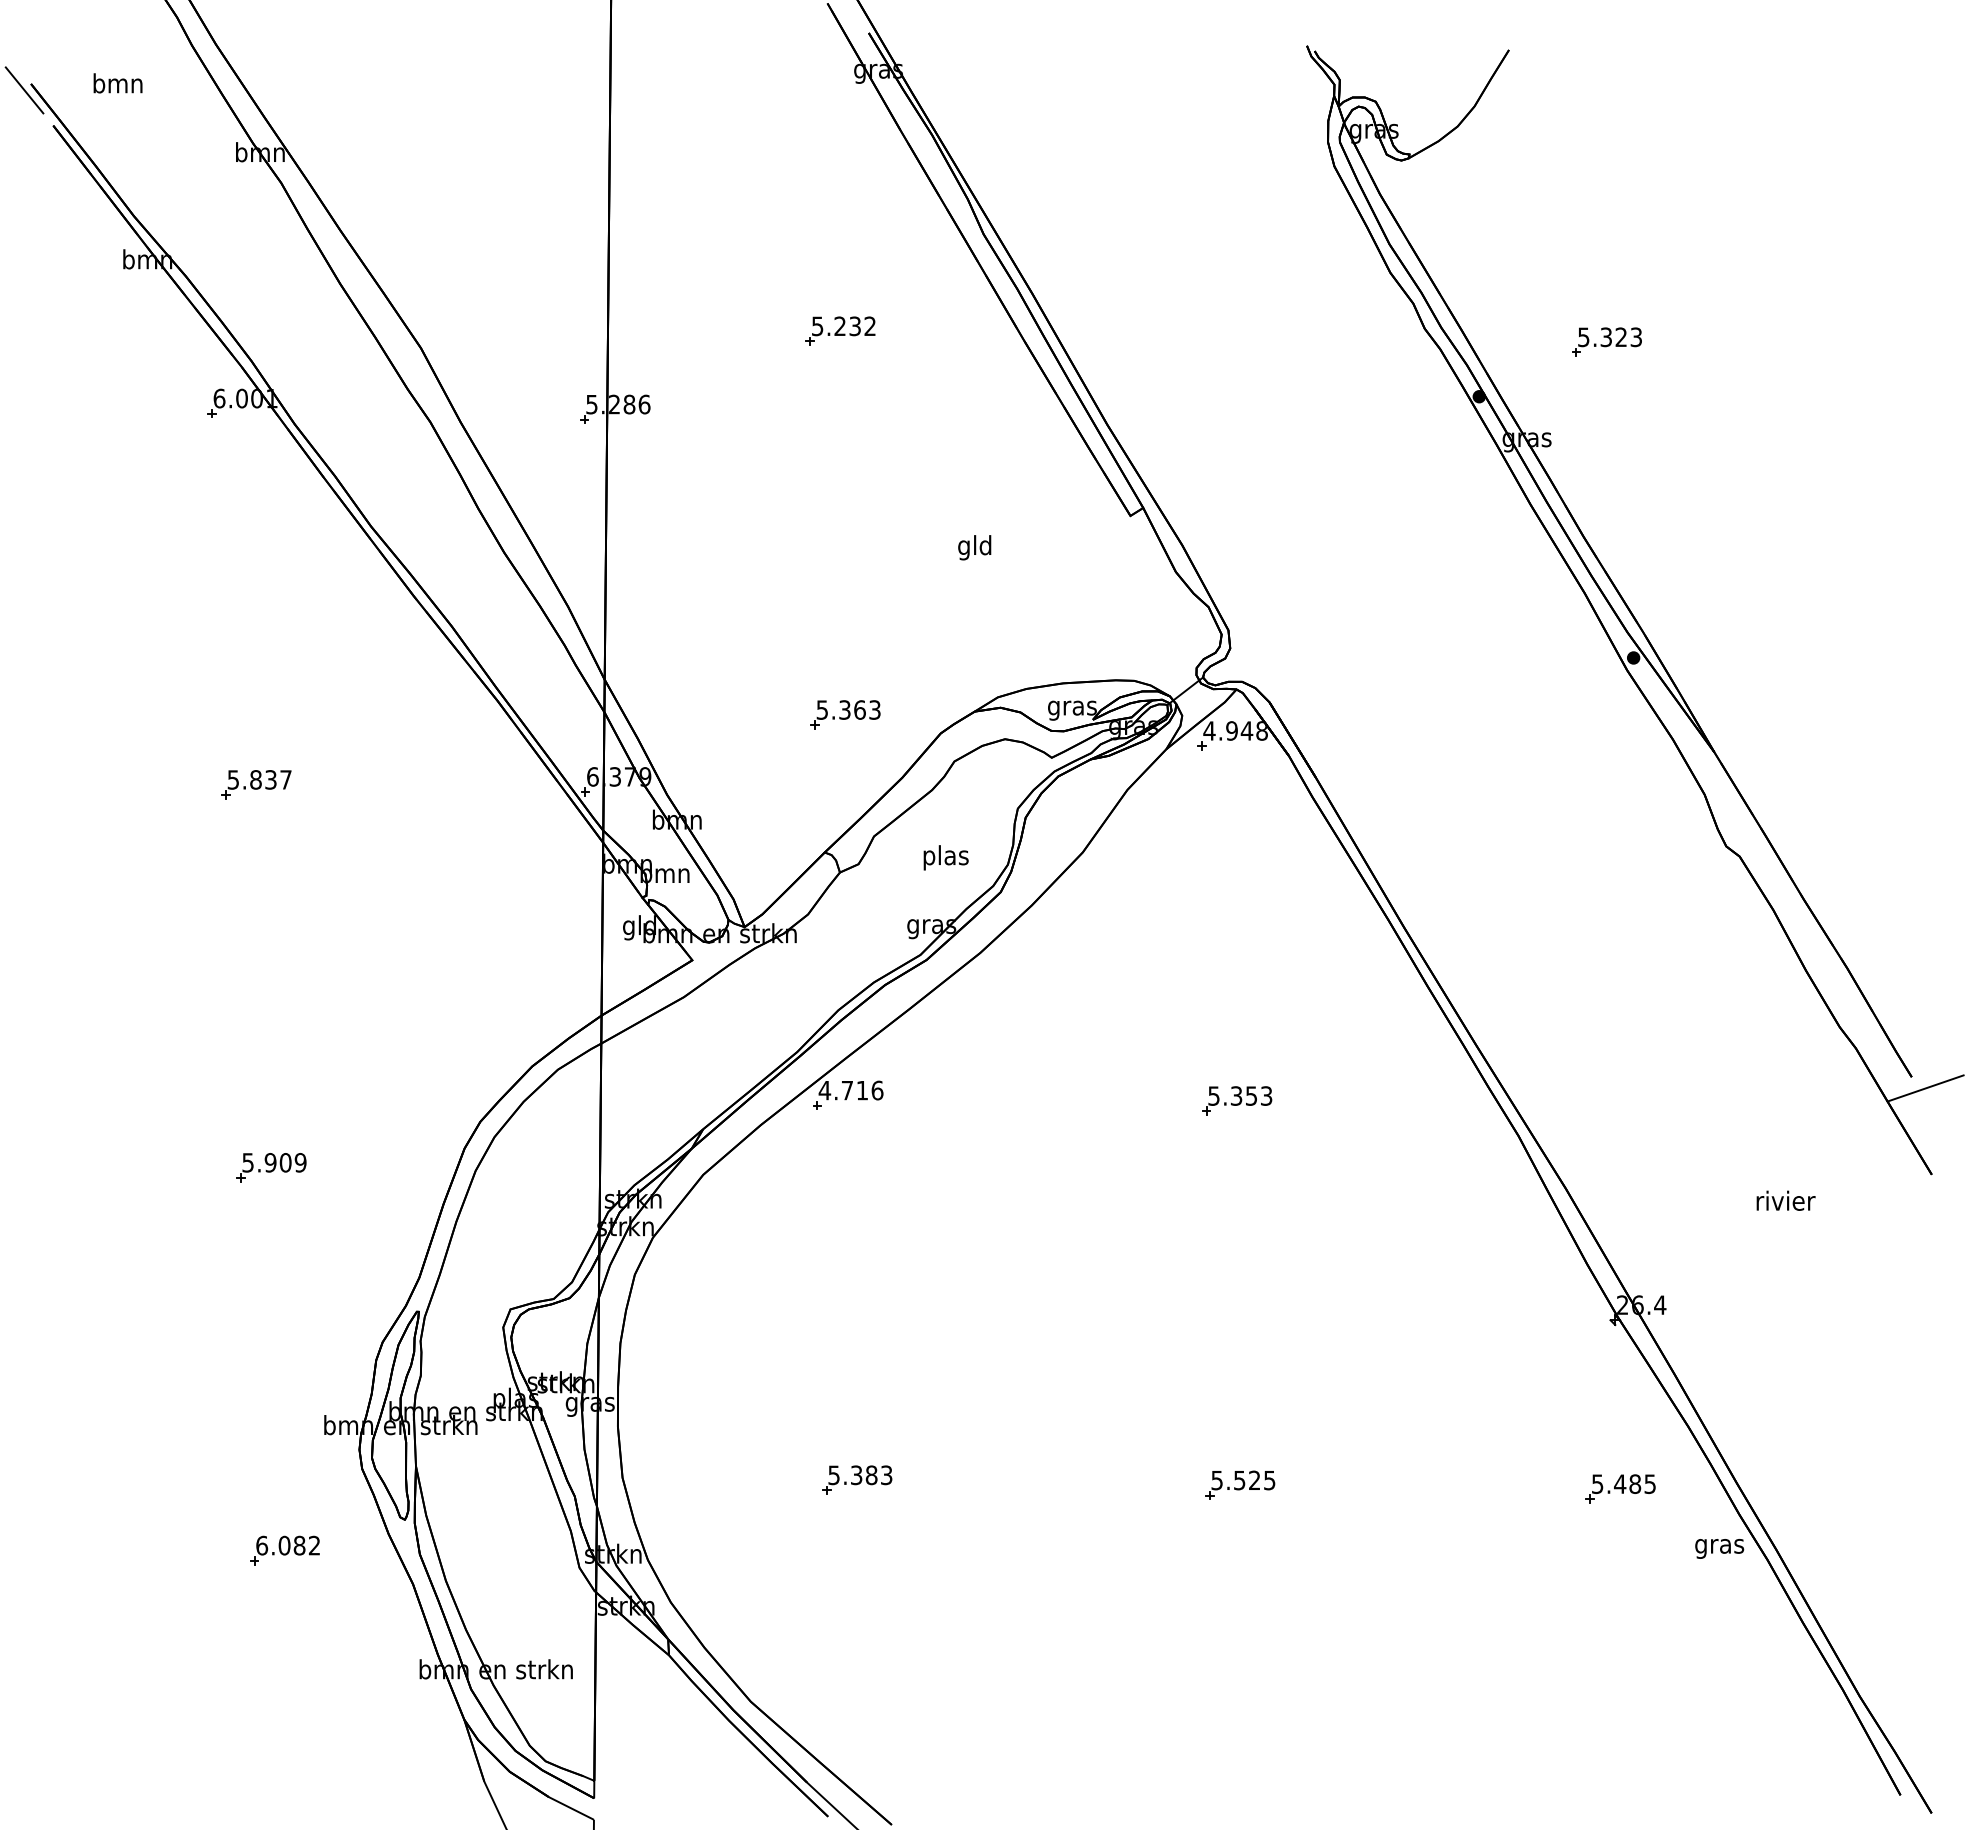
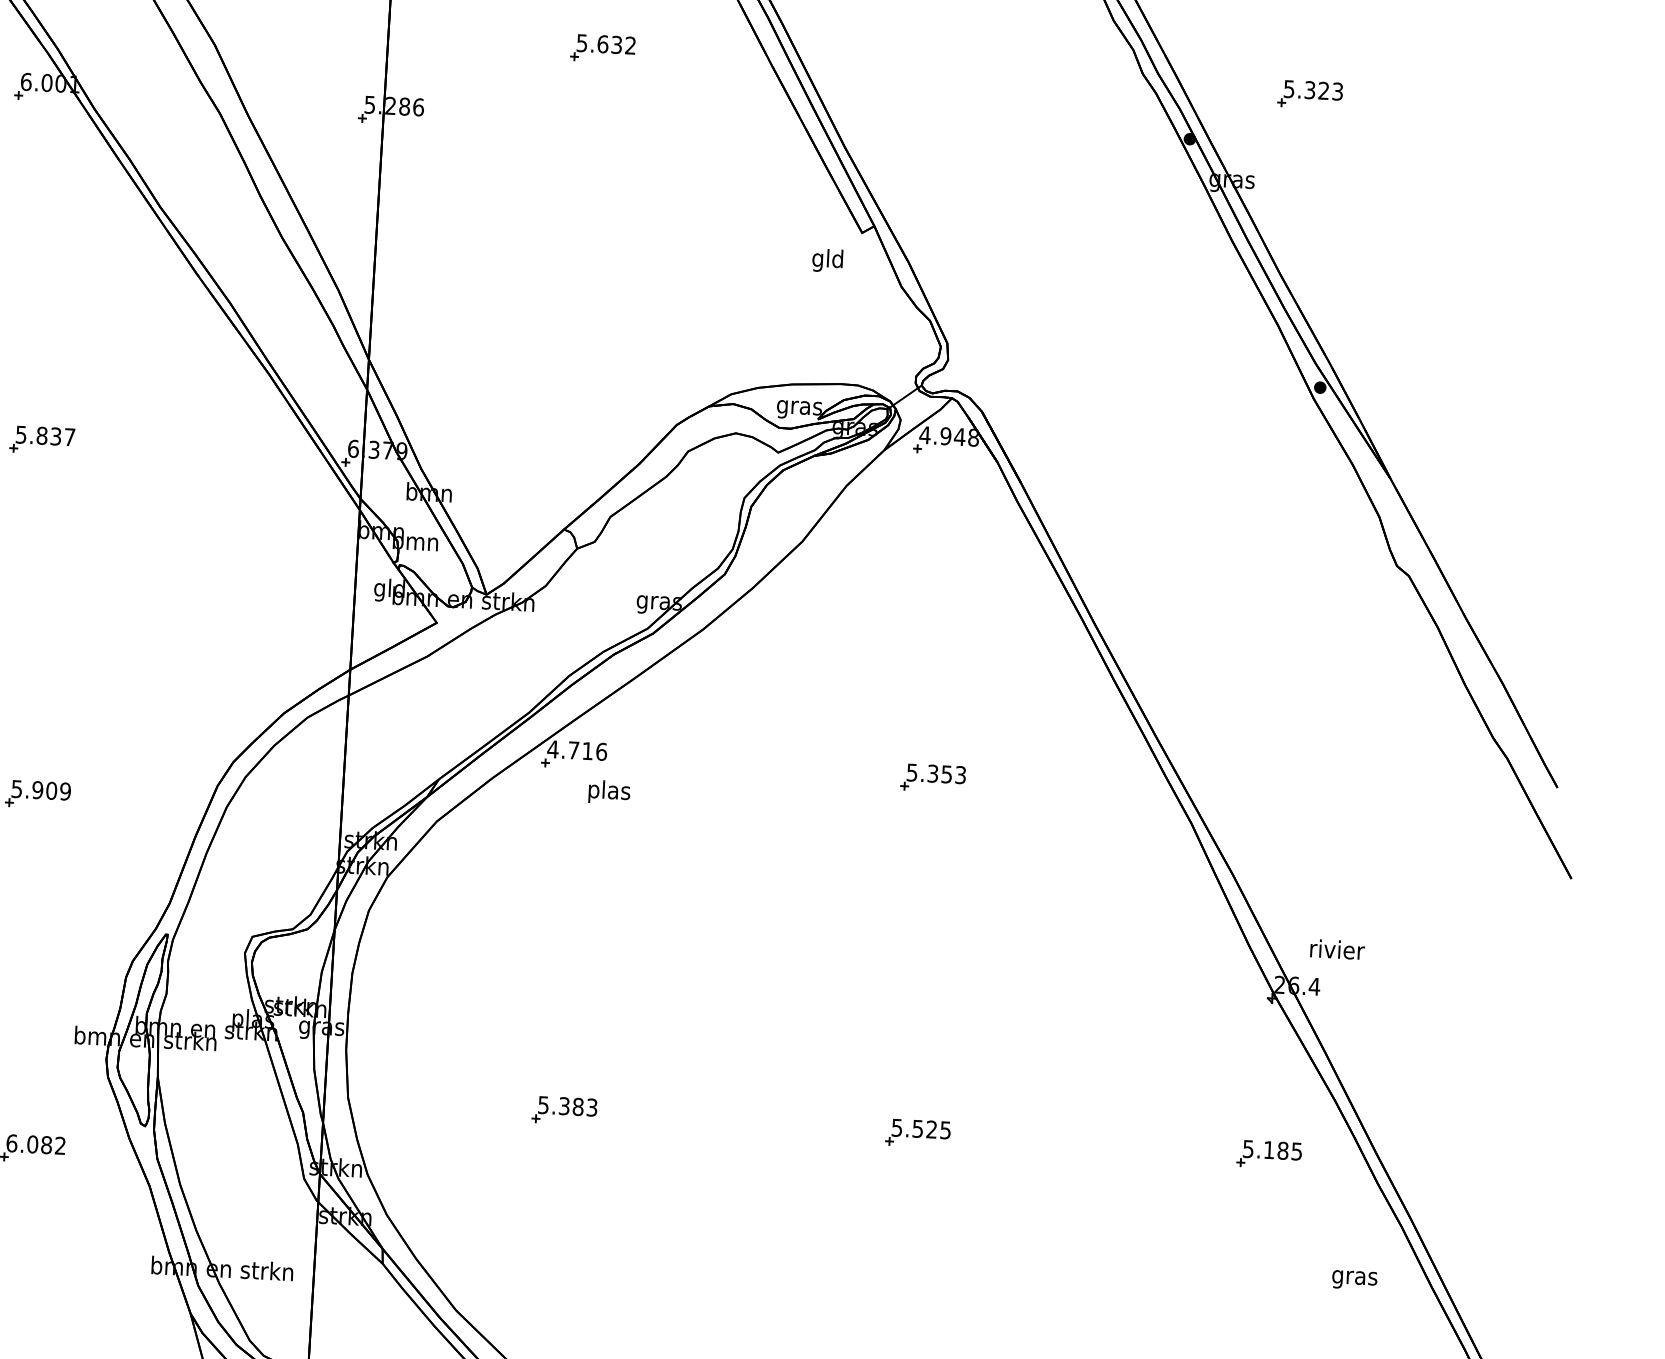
text: (840, 326) -> (603, 44), 5.232 -> 5.632
text: (974, 547) -> (827, 260), moved
part: (845, 714) -> (589, 403), removed
text: (945, 857) -> (608, 791), moved
line: (1925, 1088) -> (1569, 798), removed
text: (1785, 1200) -> (1337, 949), moved
text: (1620, 1483) -> (1269, 1149), 5.485 -> 5.185
text: (1719, 1548) -> (1354, 1279), moved

